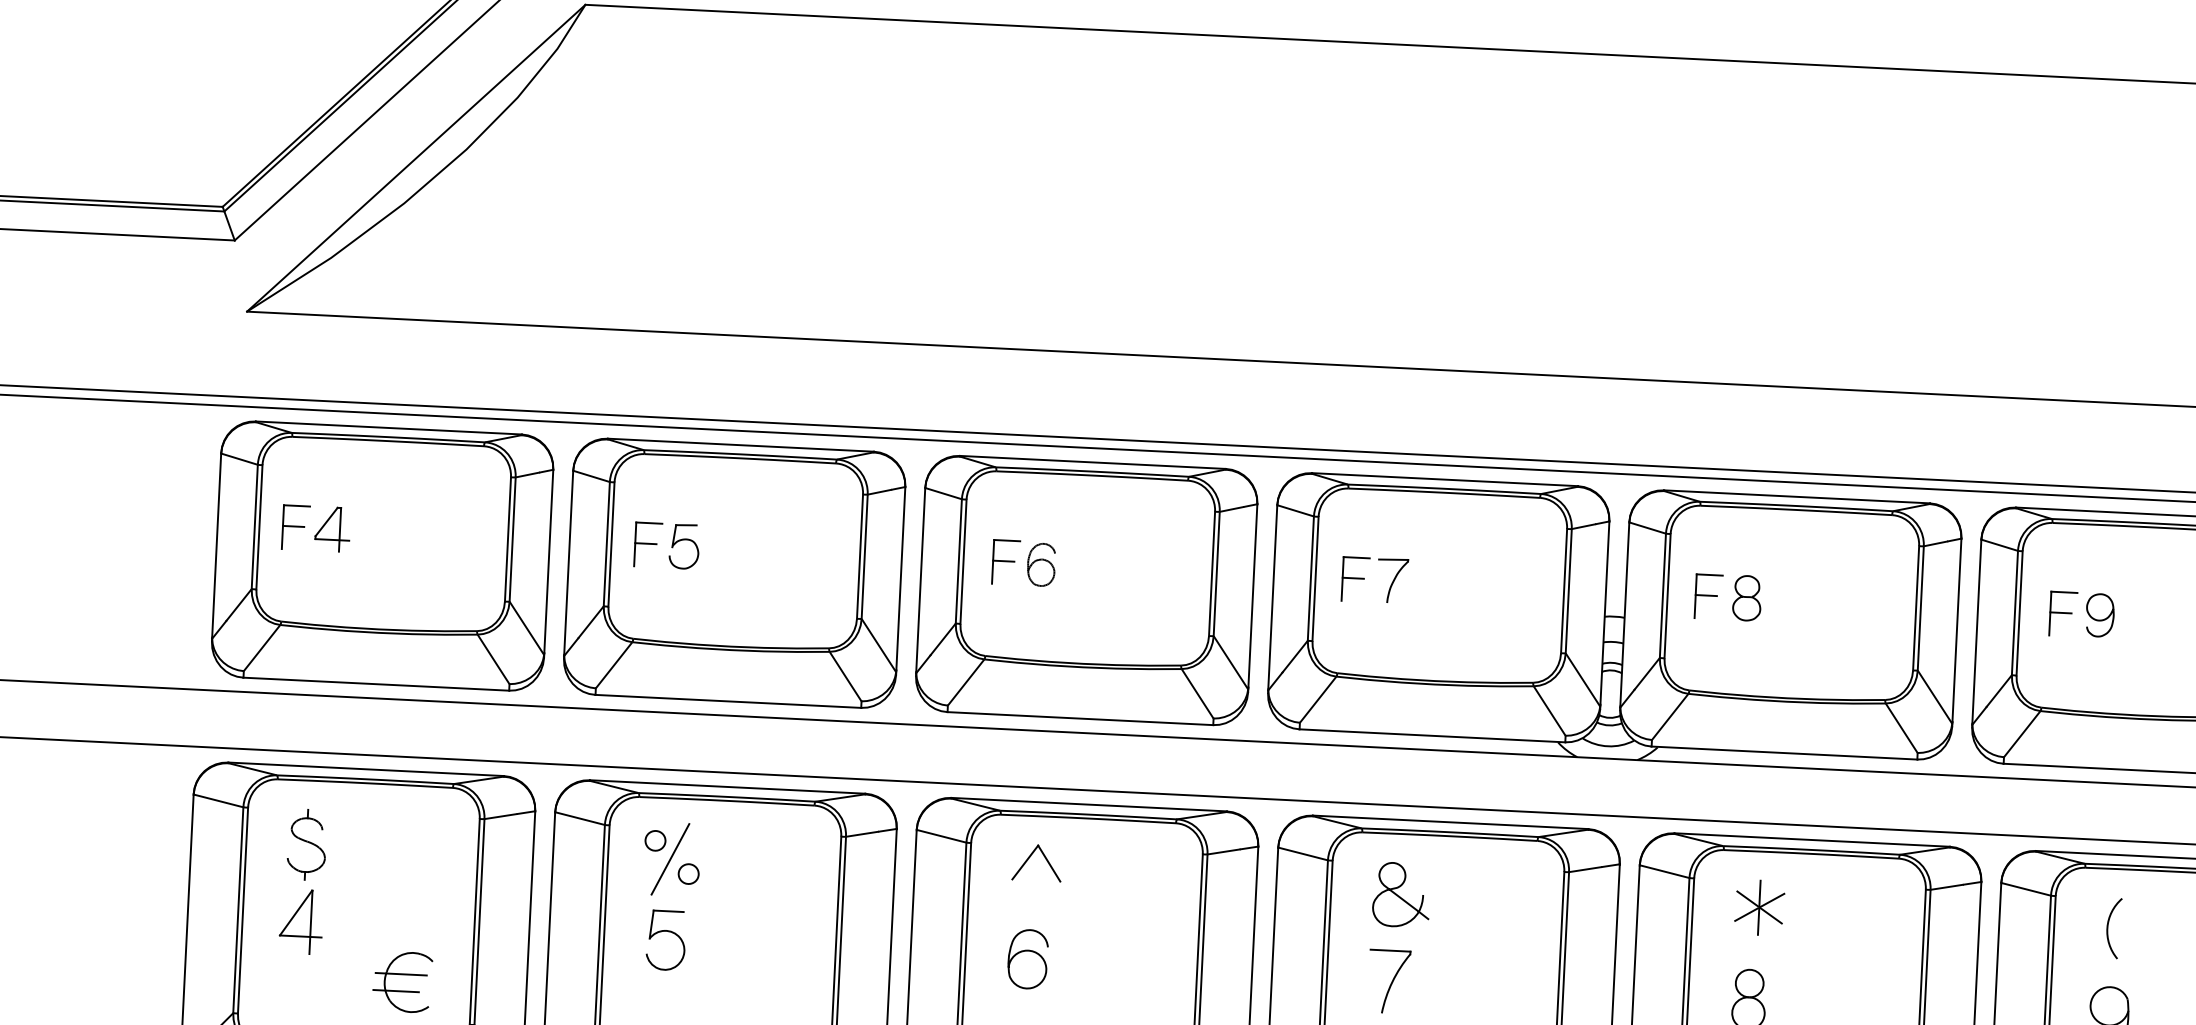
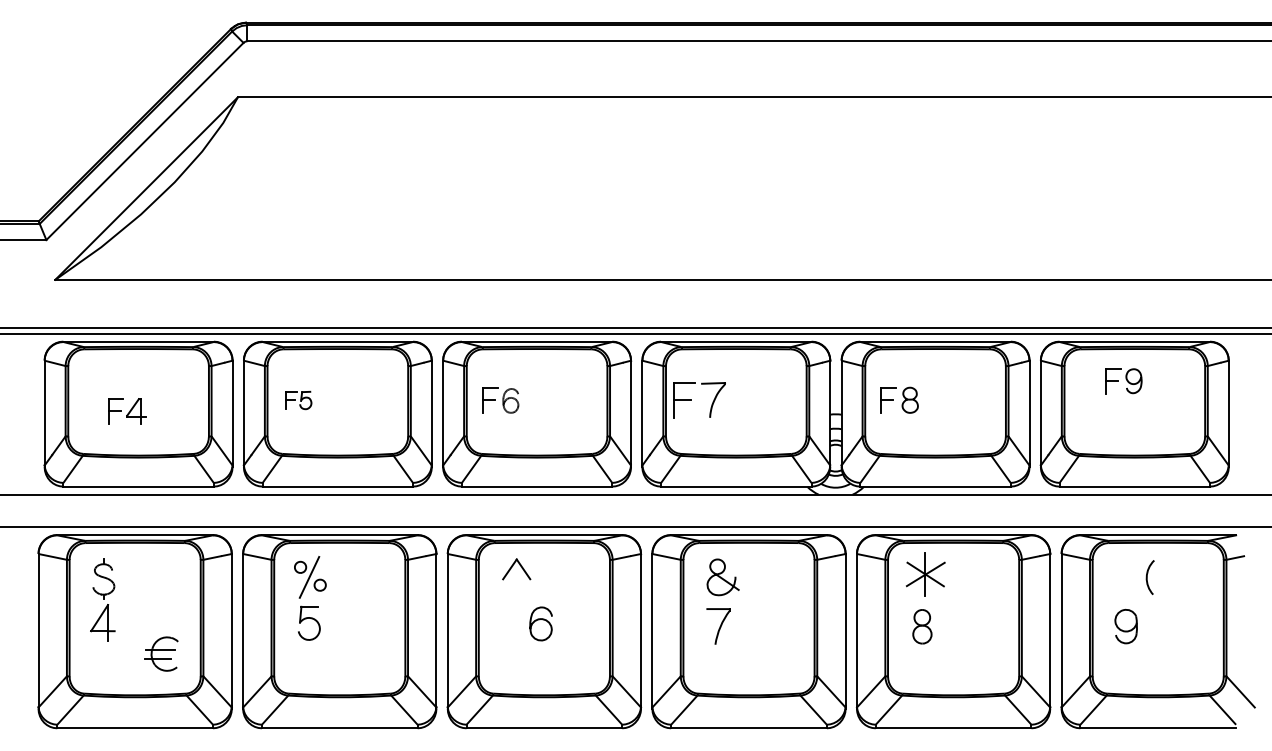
part: (316, 528) -> (127, 411), moved
part: (666, 545) -> (298, 400), size x0.7
part: (1374, 580) -> (699, 400), size x1.4
part: (2081, 615) -> (1123, 381), moved
part: (1759, 907) -> (925, 574), size x1.4
arc: (2108, 928) -> (1147, 577), moved
curve: (1025, 953) -> (539, 620), moved

